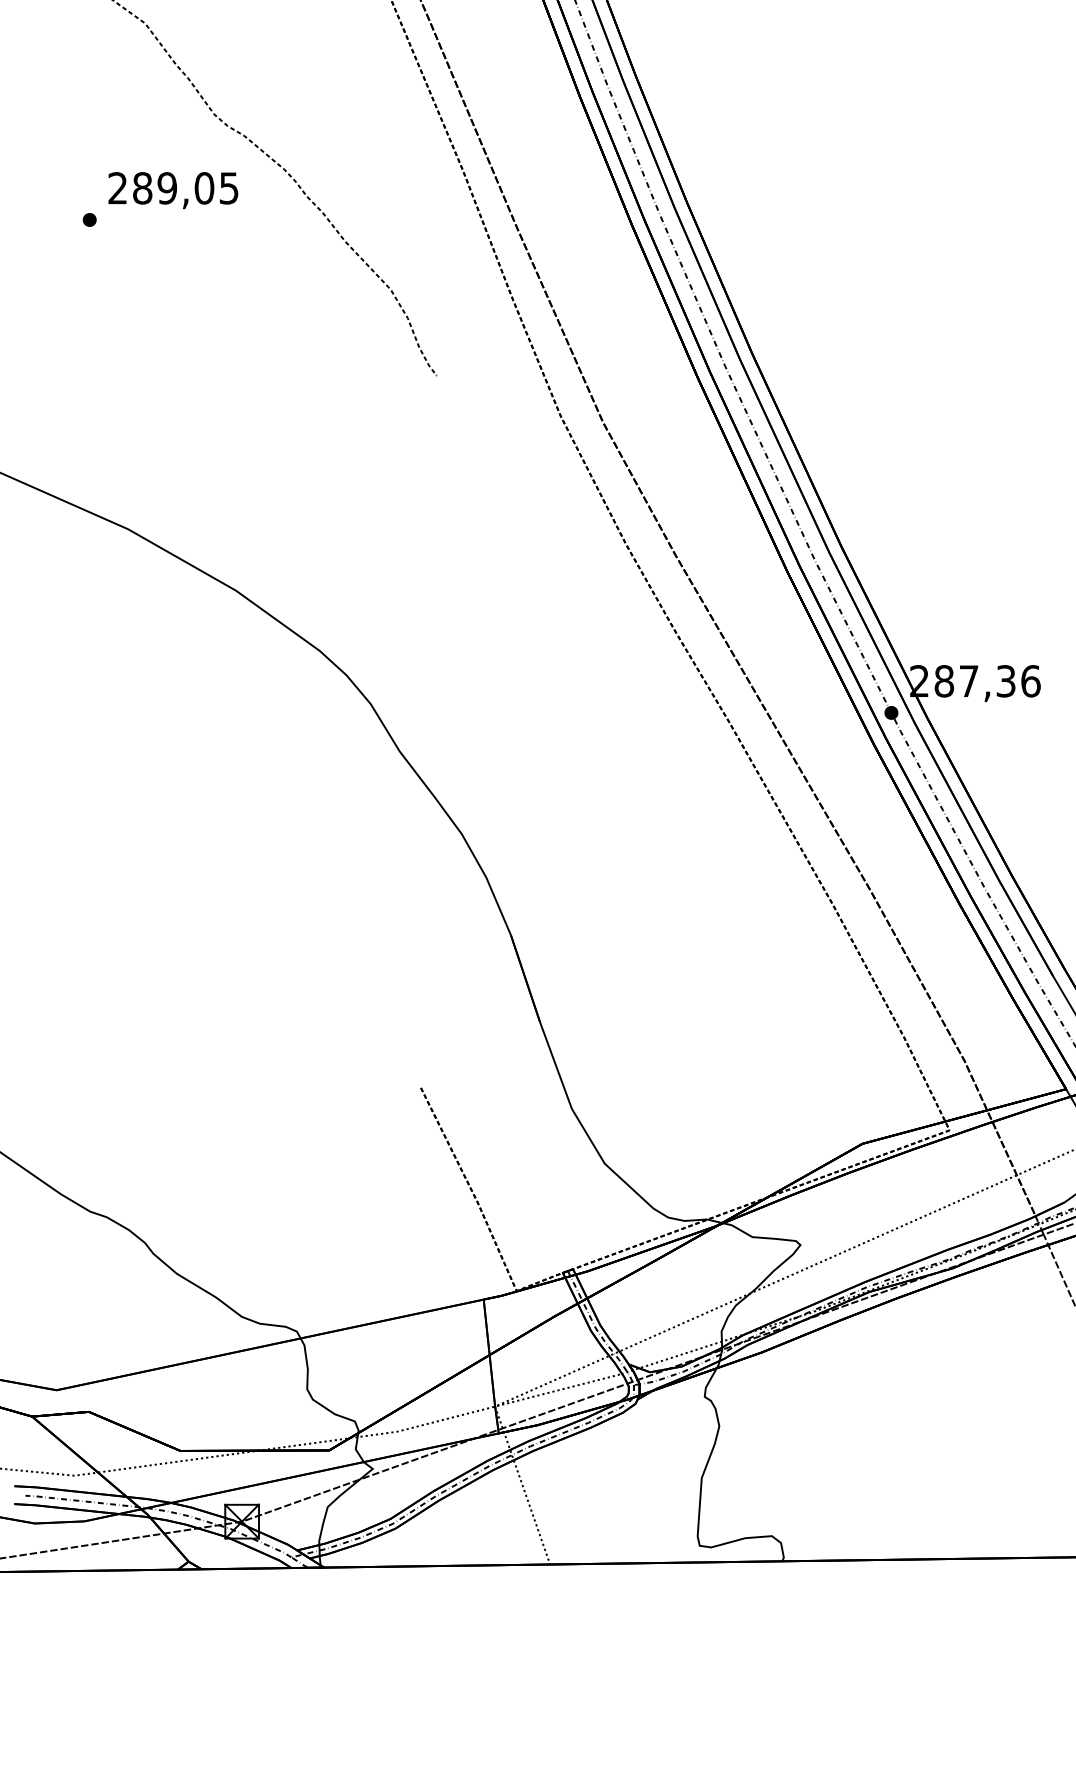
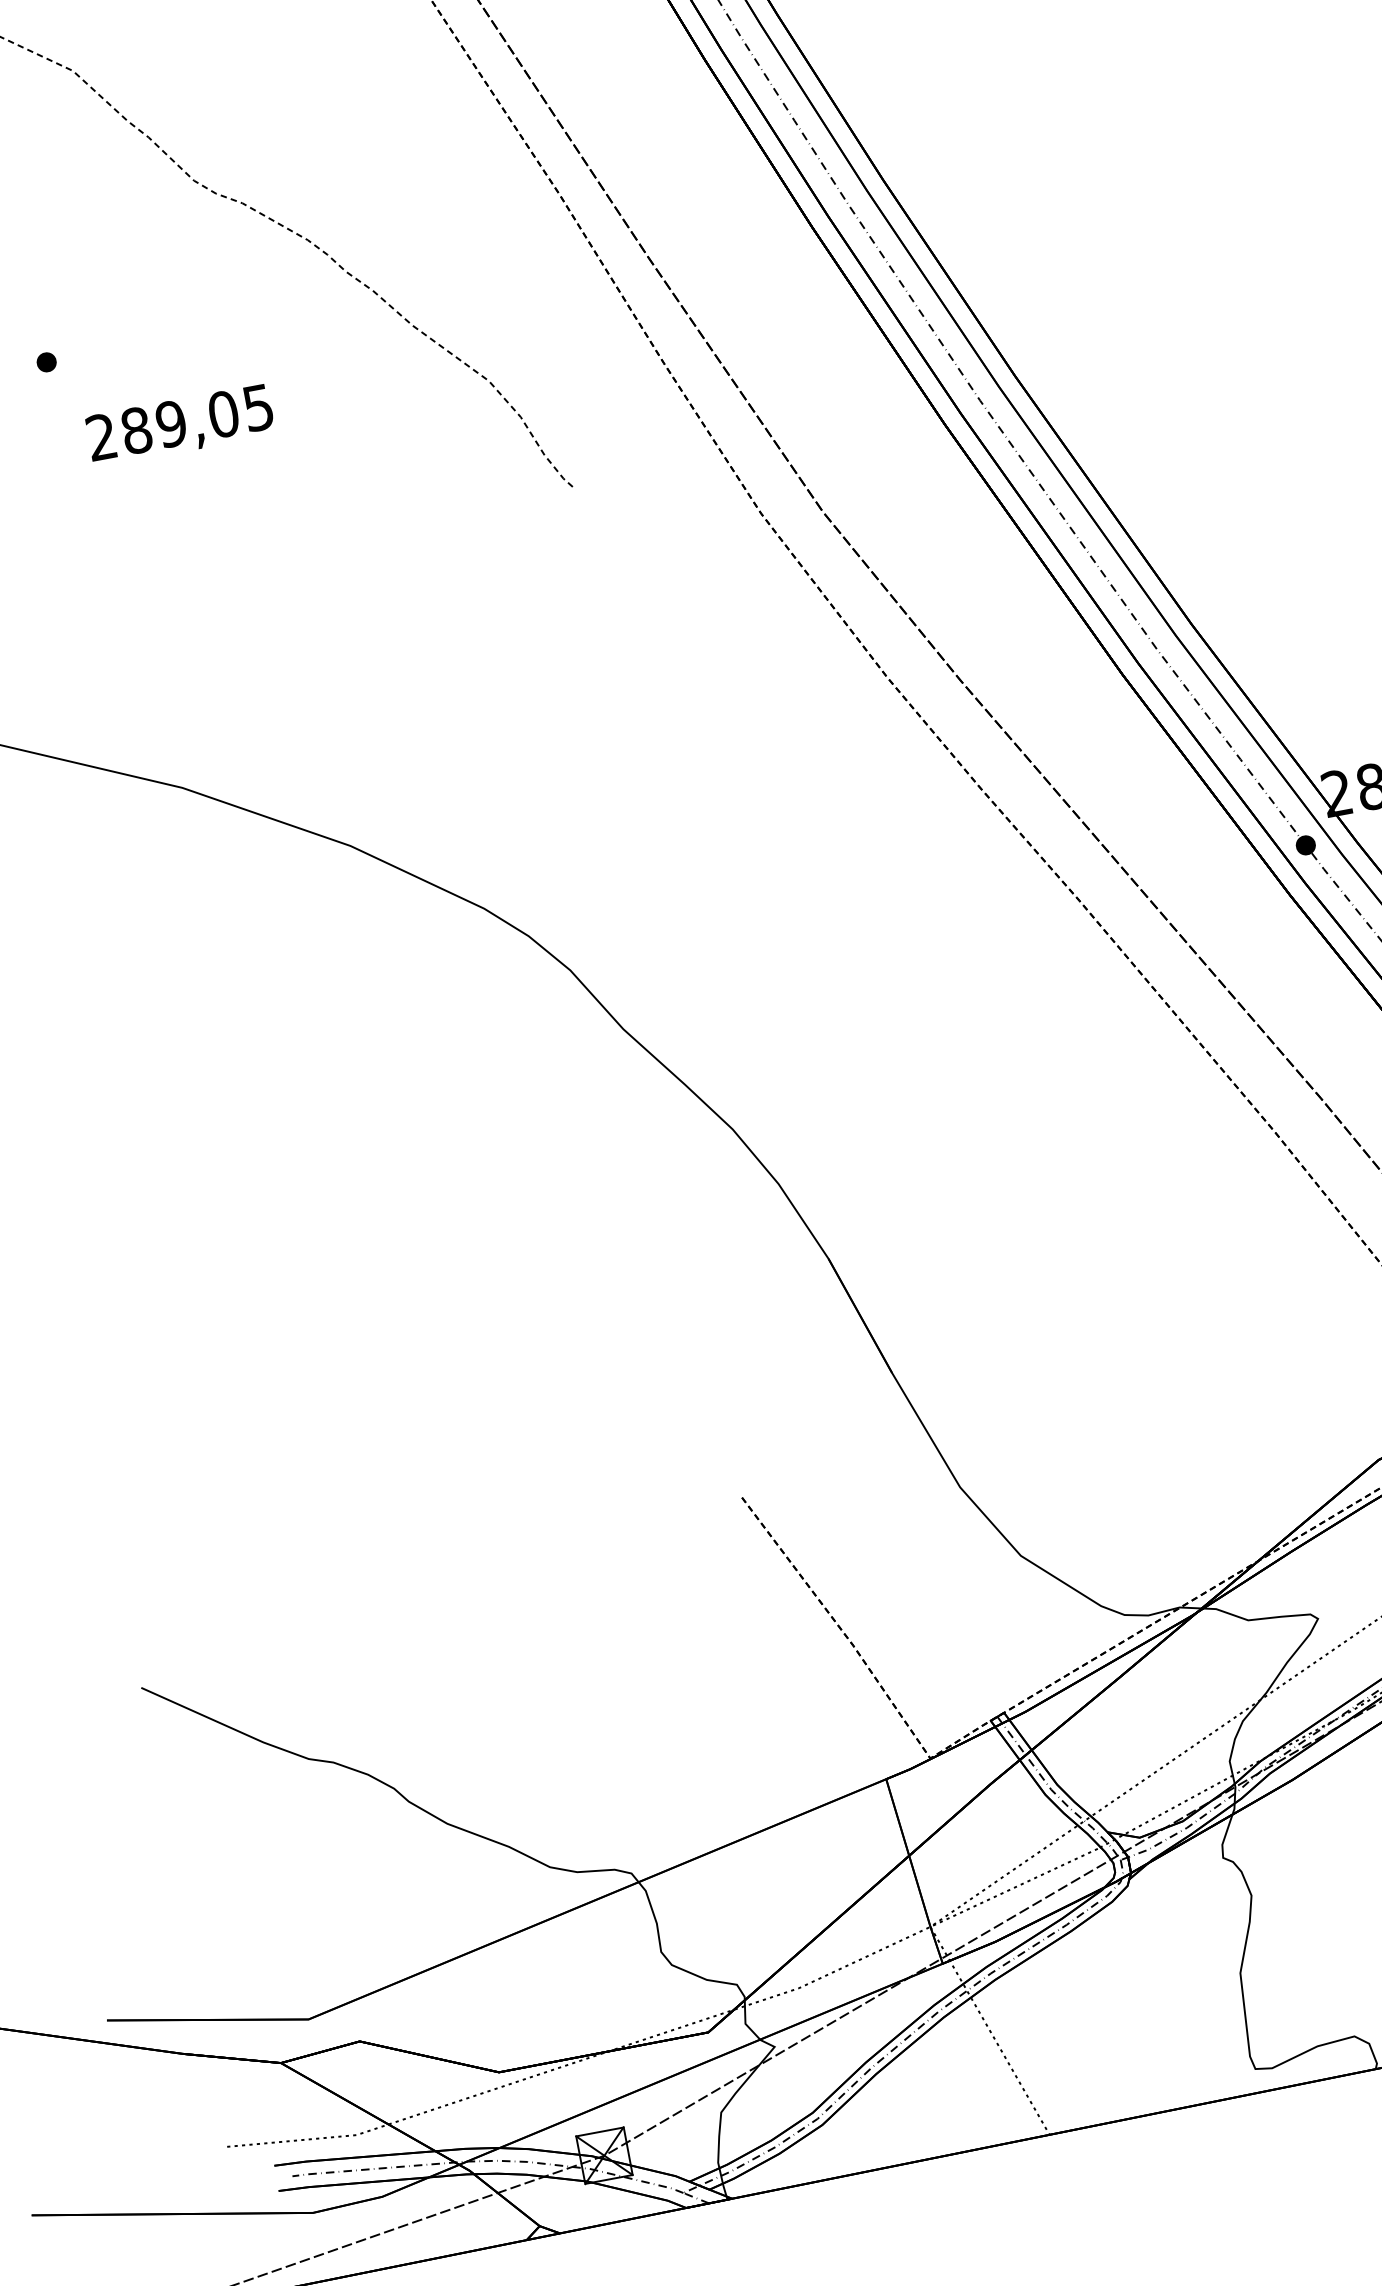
text: (173, 190) -> (180, 425), moved

